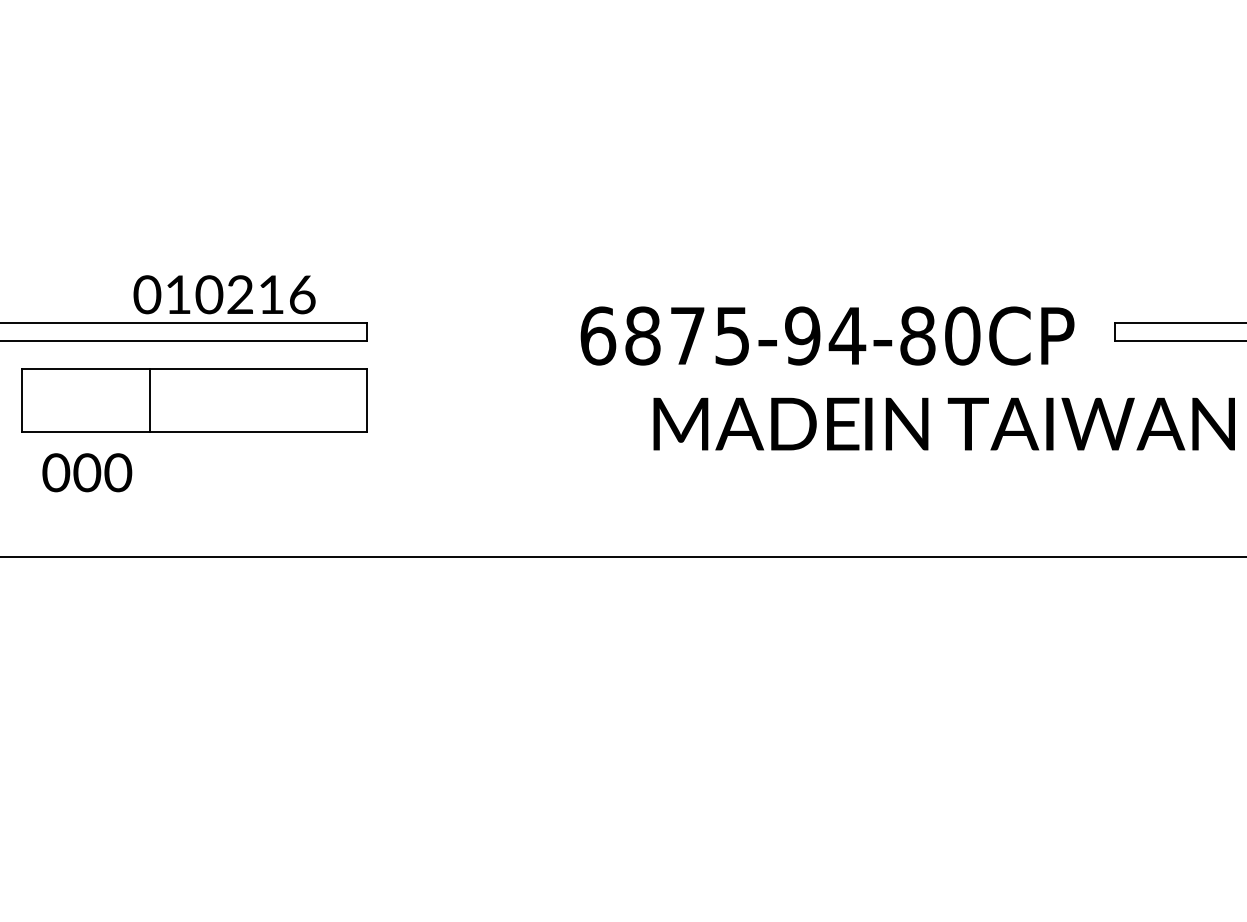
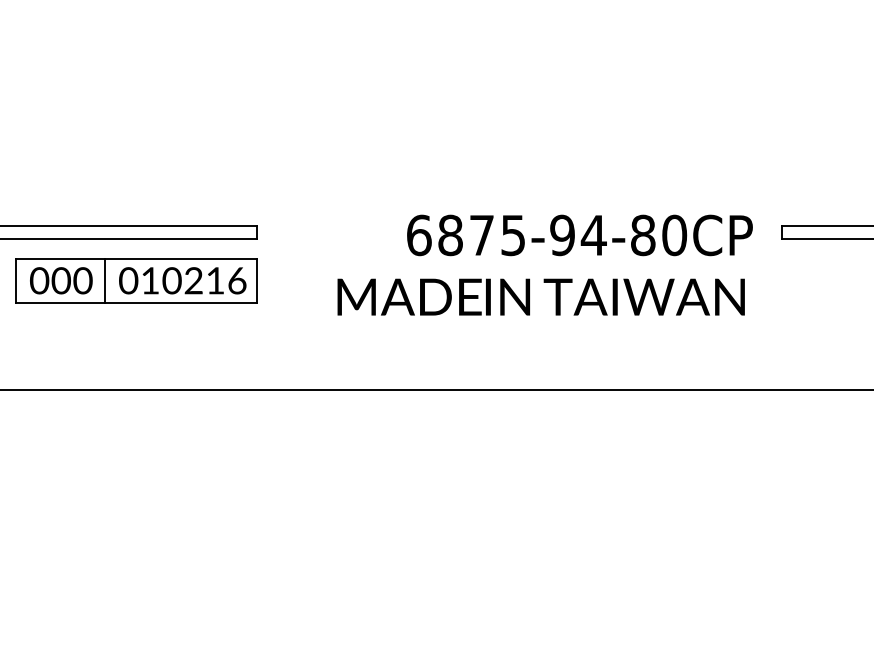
text: (224, 294) -> (182, 280), moved
text: (943, 423) -> (540, 296), moved
text: (87, 472) -> (61, 280), moved

